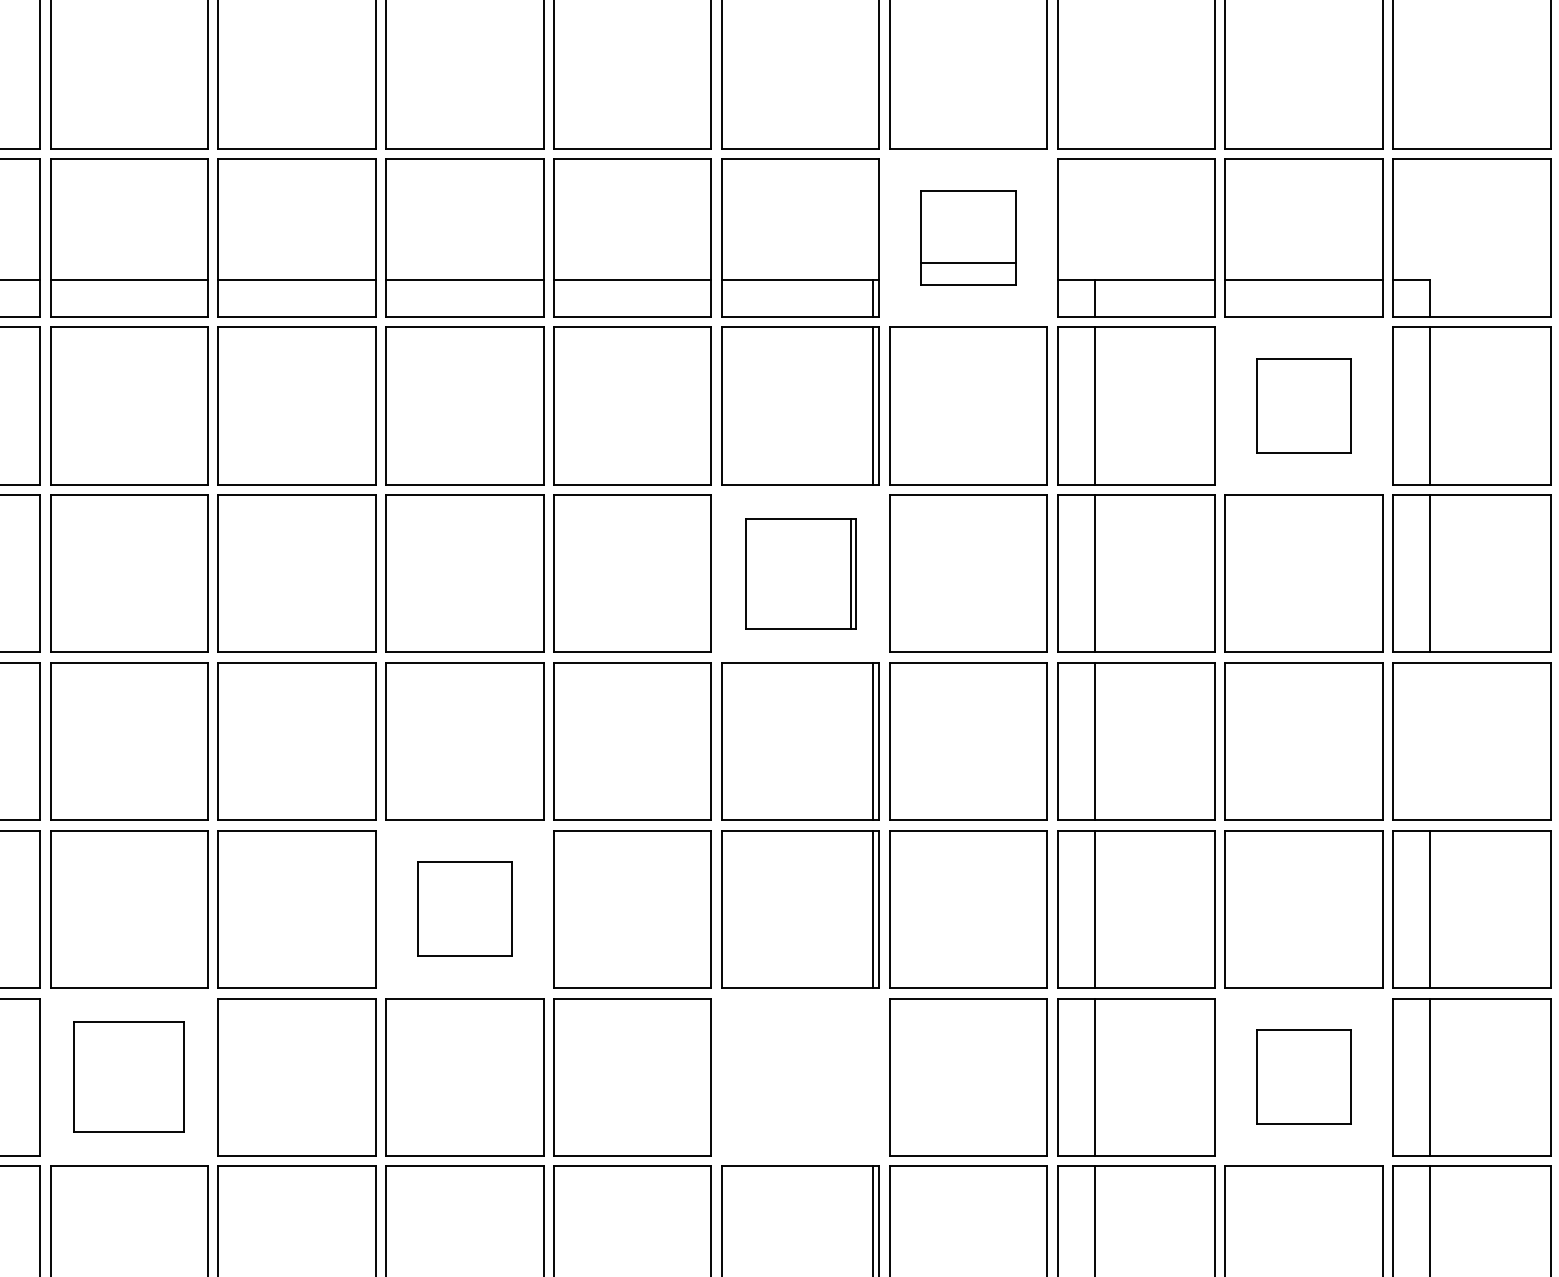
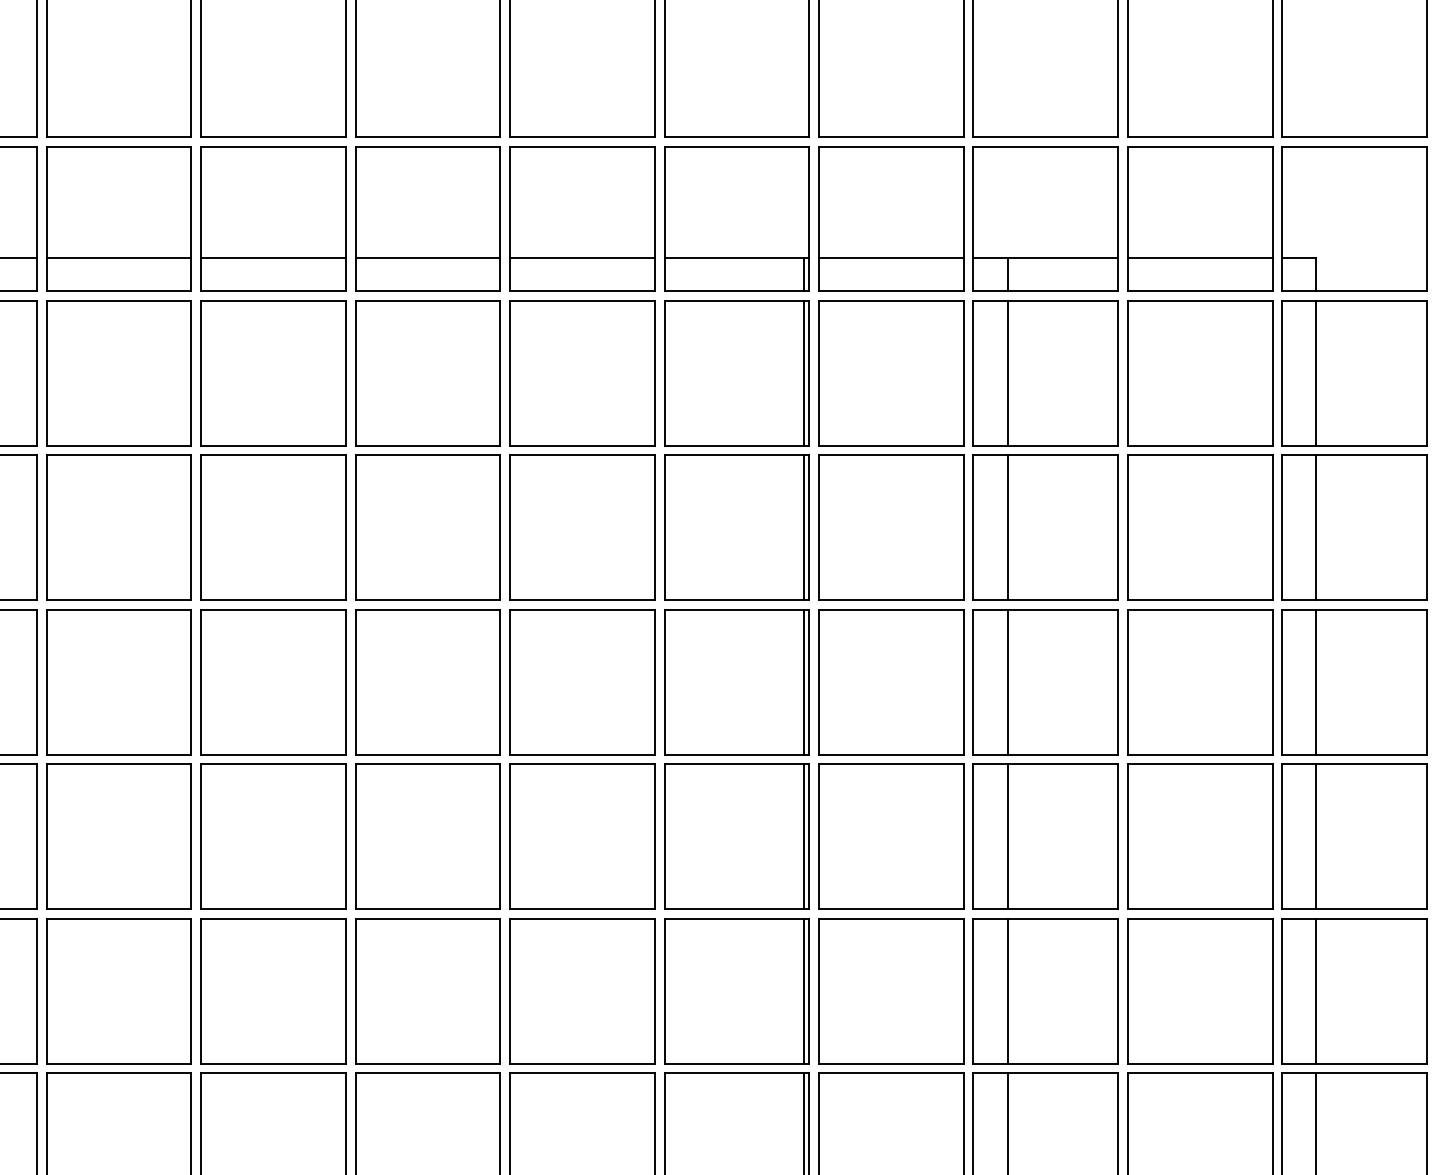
part: (968, 237) -> (891, 218), size x1.67
part: (1304, 405) -> (1200, 373), size x1.67
part: (800, 573) -> (736, 527), size x1.43
line: (1430, 740) -> (1316, 681), added
part: (464, 909) -> (427, 836), size x1.67
part: (128, 1077) -> (118, 991), size x1.43
part: (800, 1077) -> (736, 991), added
part: (1304, 1077) -> (1200, 991), size x1.67

